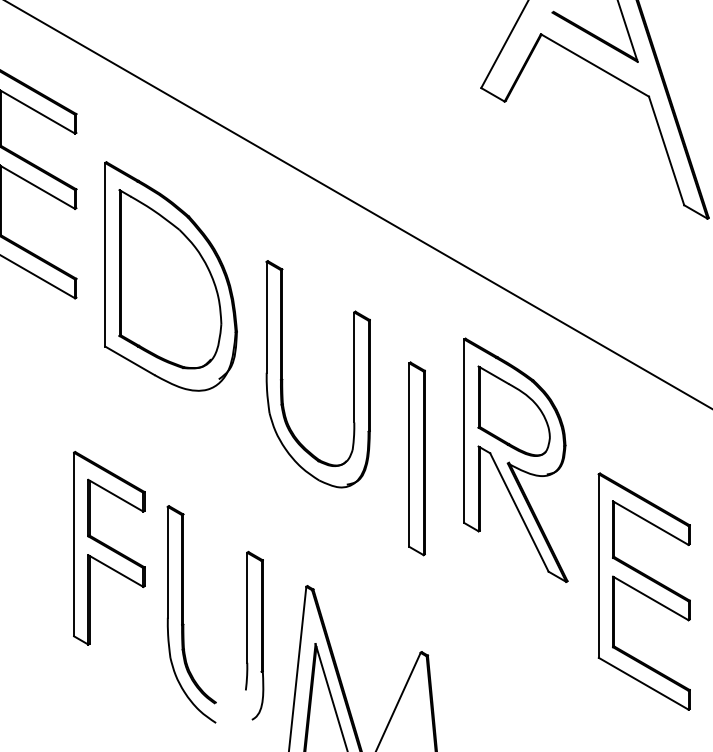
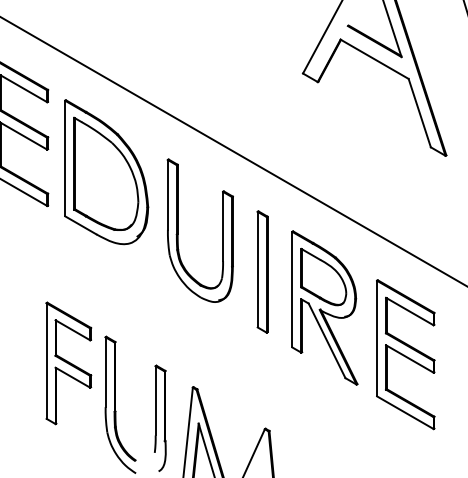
part: (170, 276) -> (106, 172), moved
part: (283, 373) -> (178, 230), moved
part: (416, 457) -> (262, 271), moved
part: (643, 591) -> (405, 354), moved

